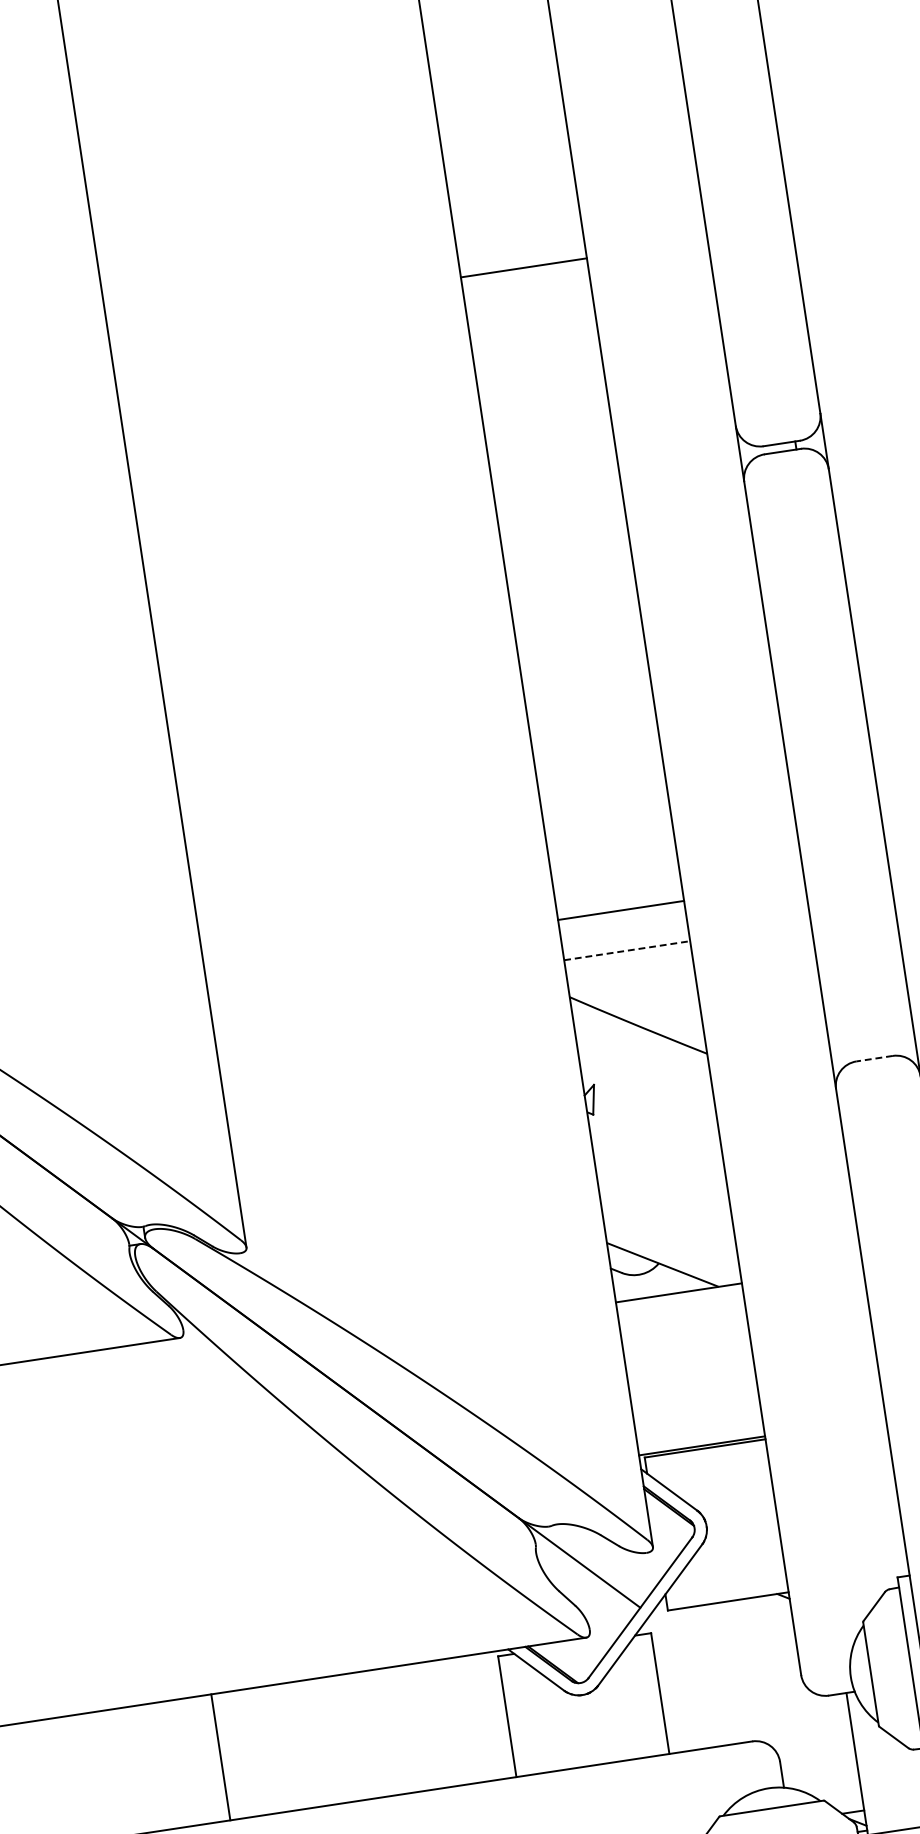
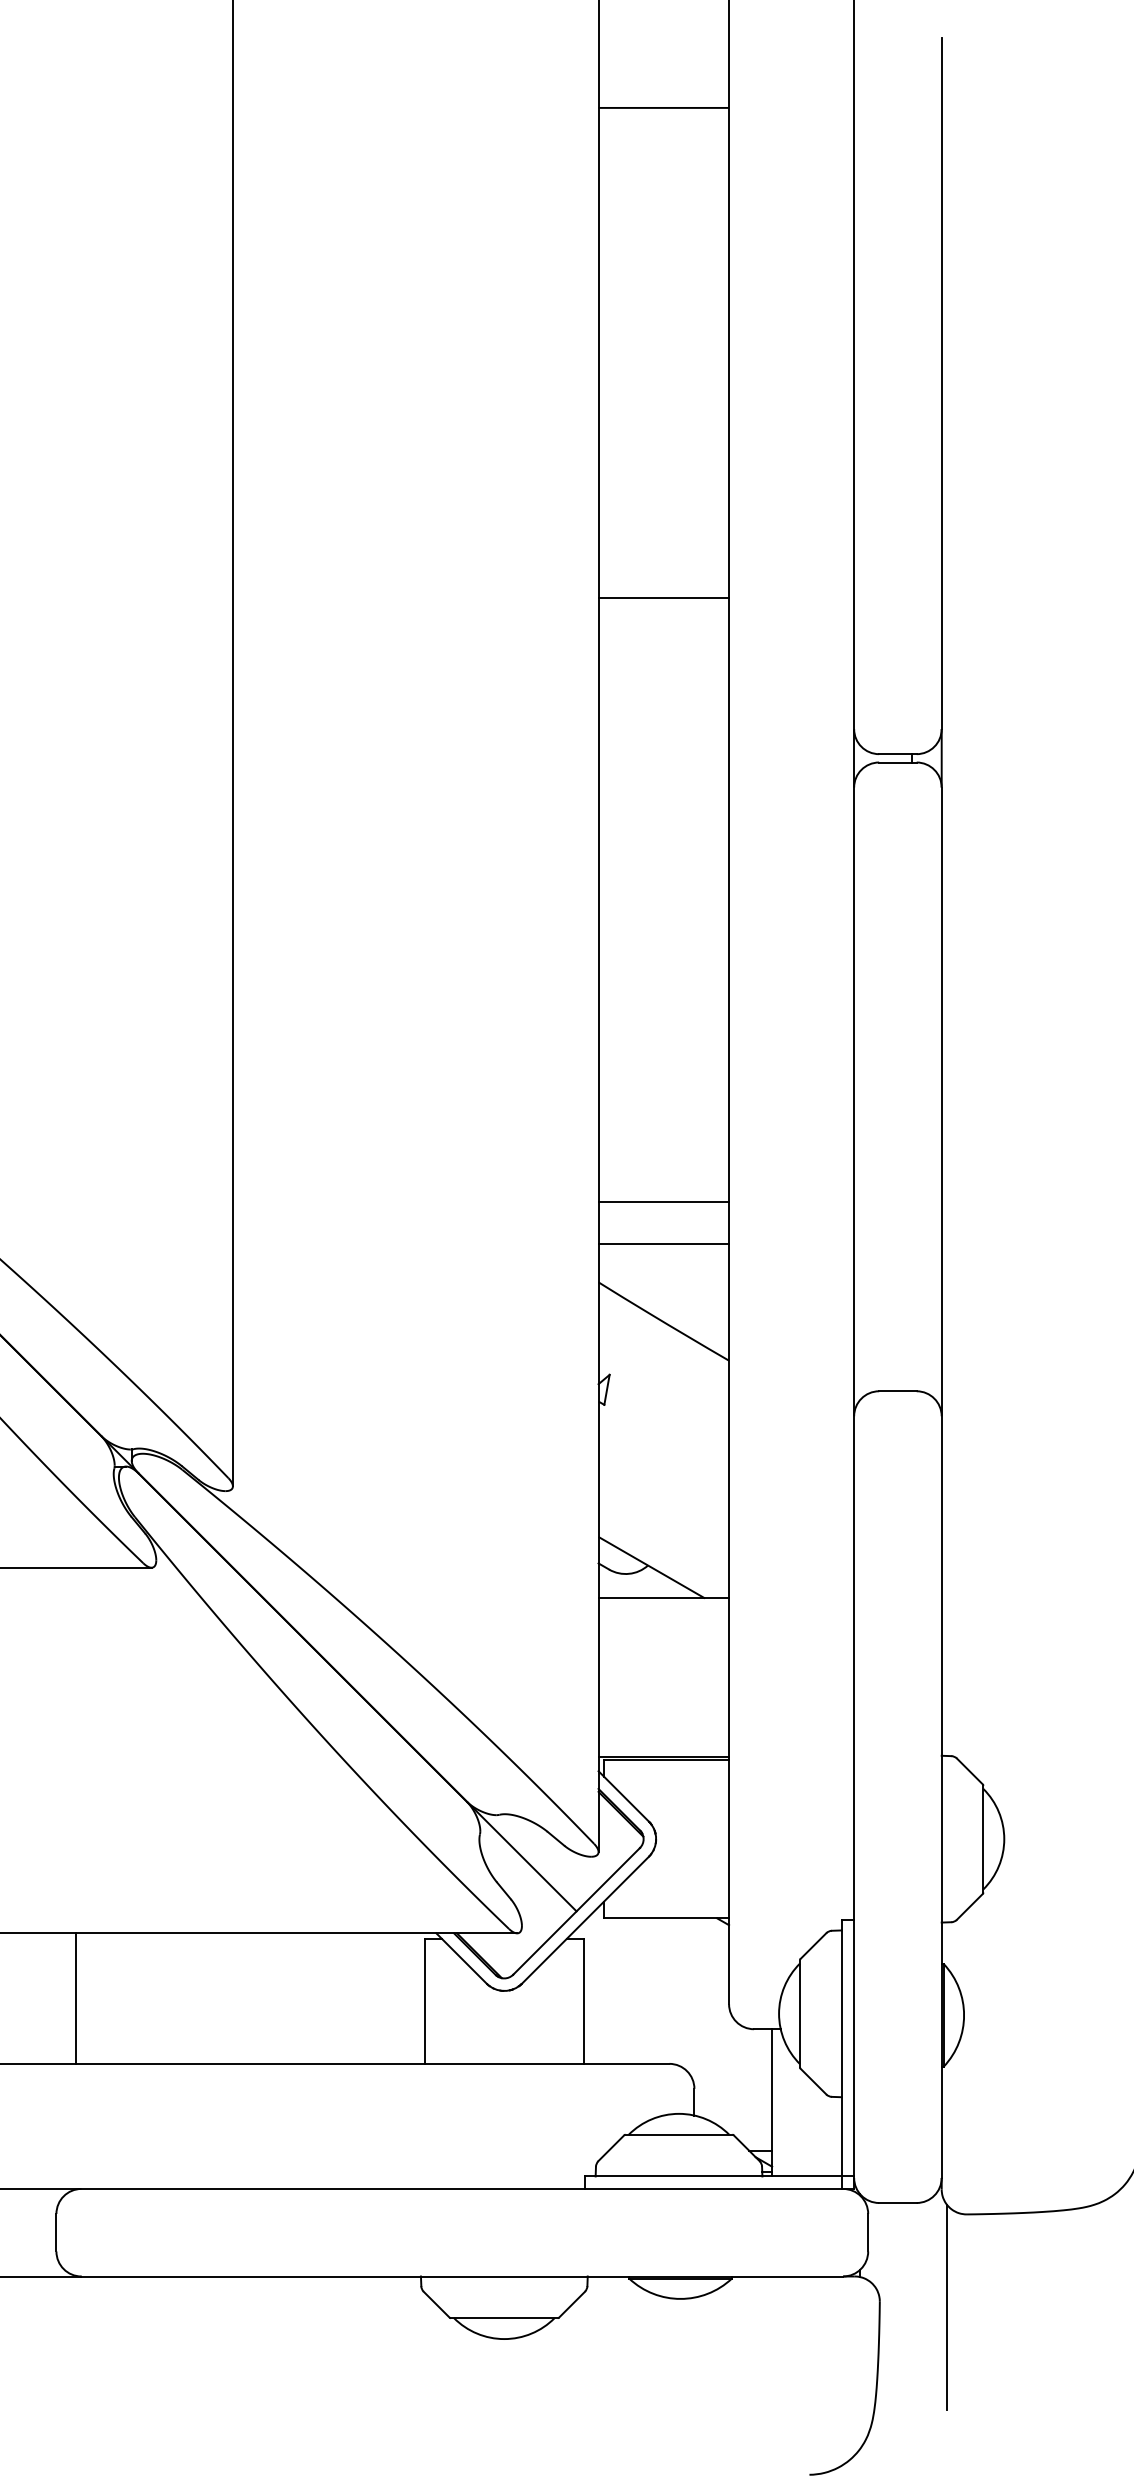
line: (523, 267) -> (663, 597), moved
line: (627, 951) -> (664, 1244), dashed -> solid
line: (874, 1058) -> (897, 1391), dashed -> solid
line: (220, 1757) -> (75, 1998), moved

